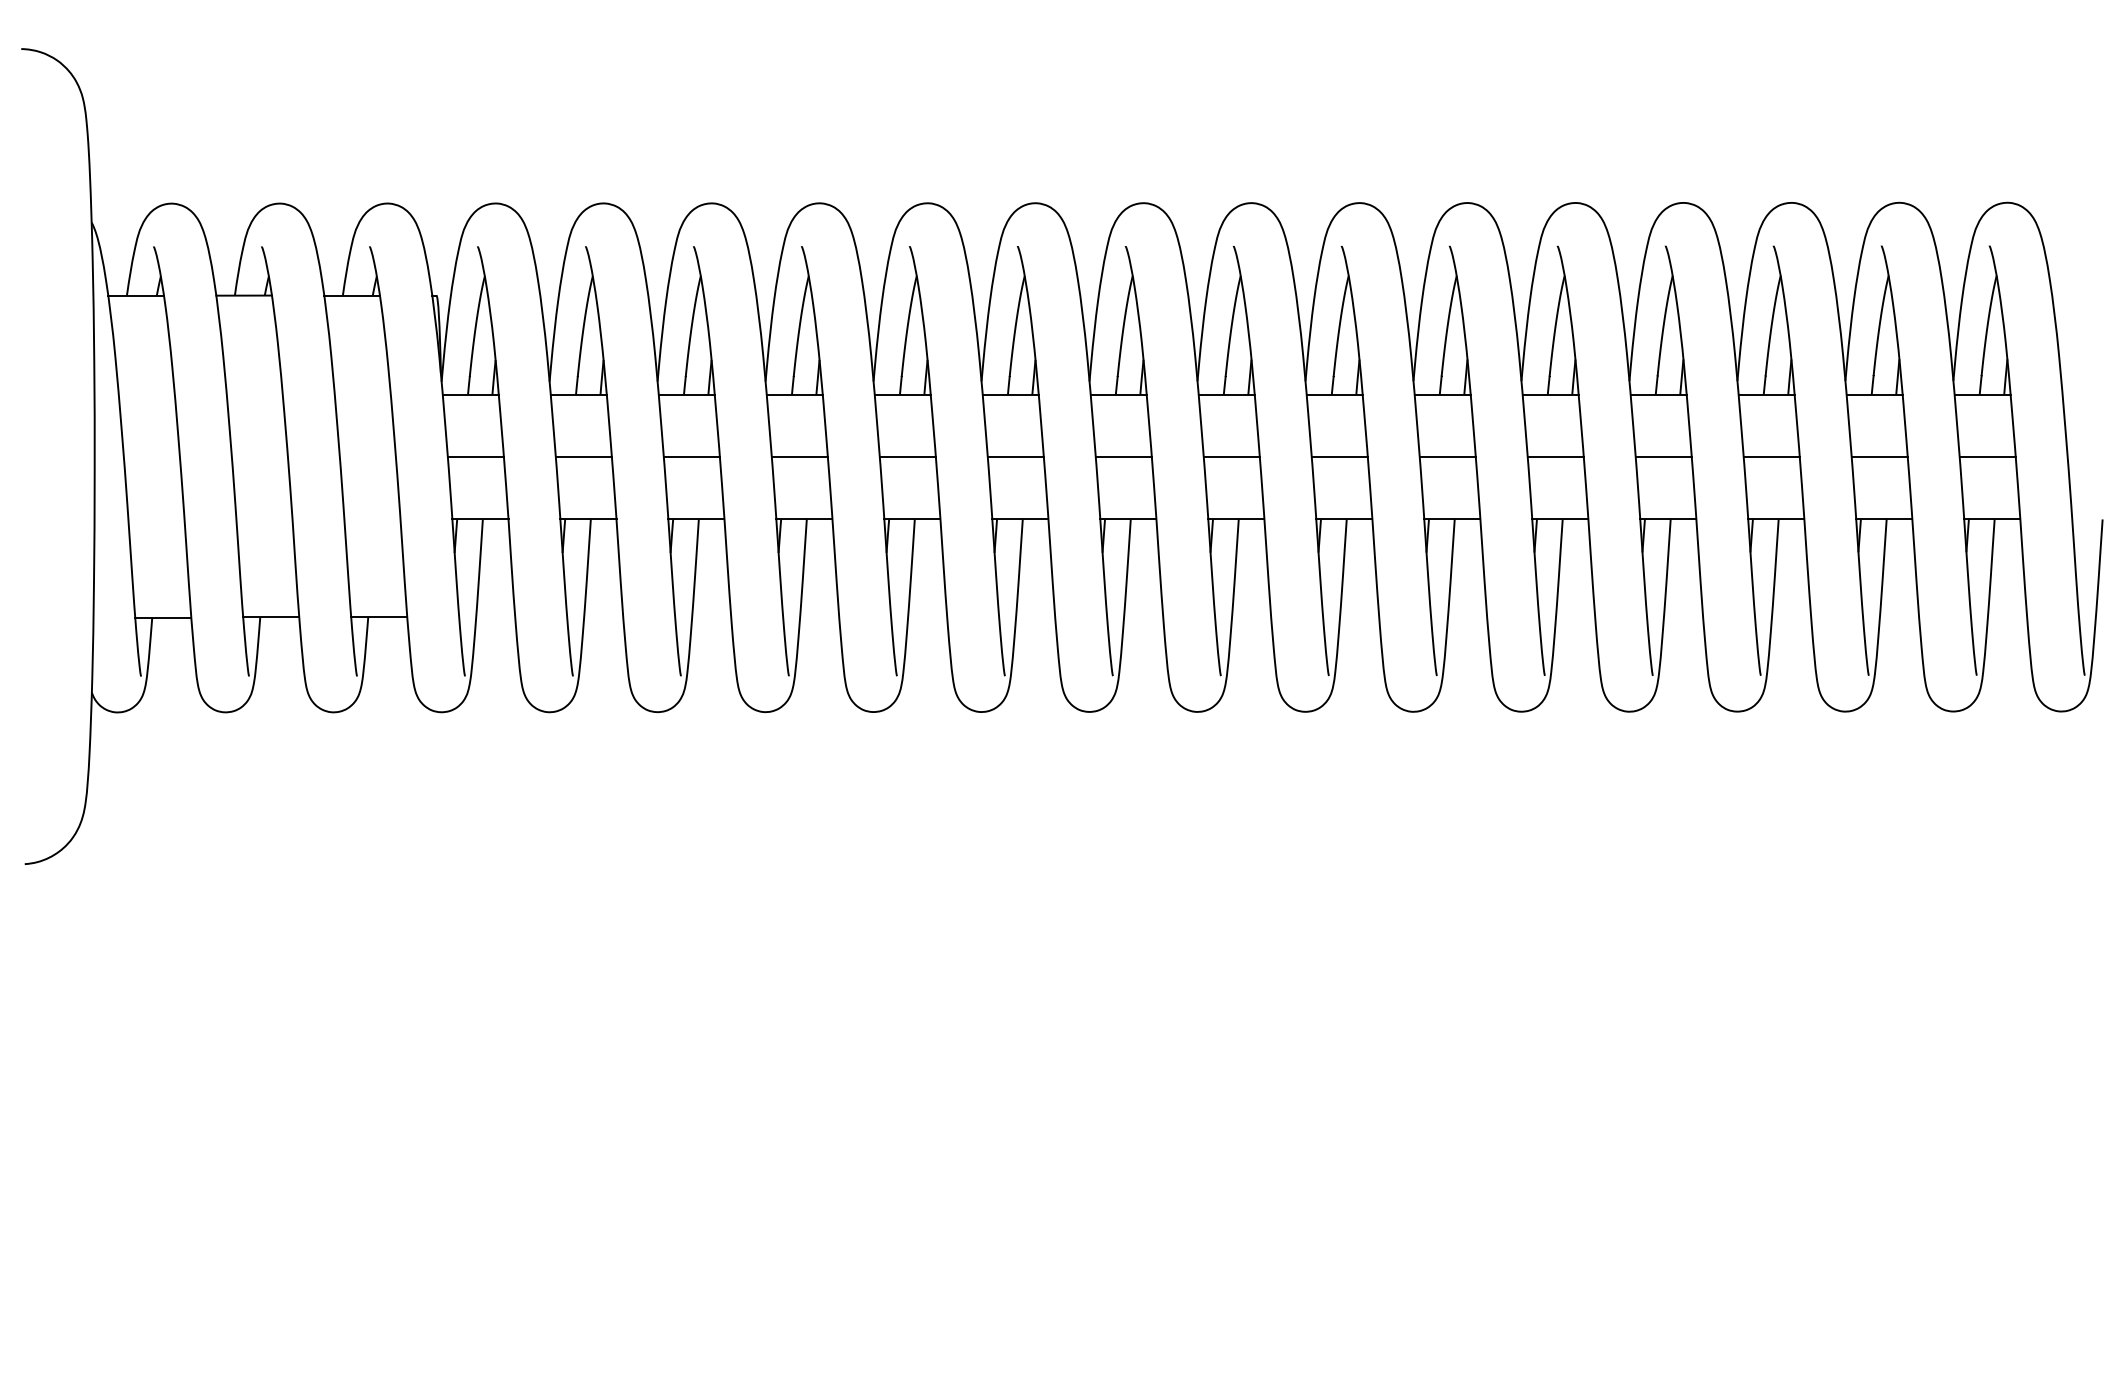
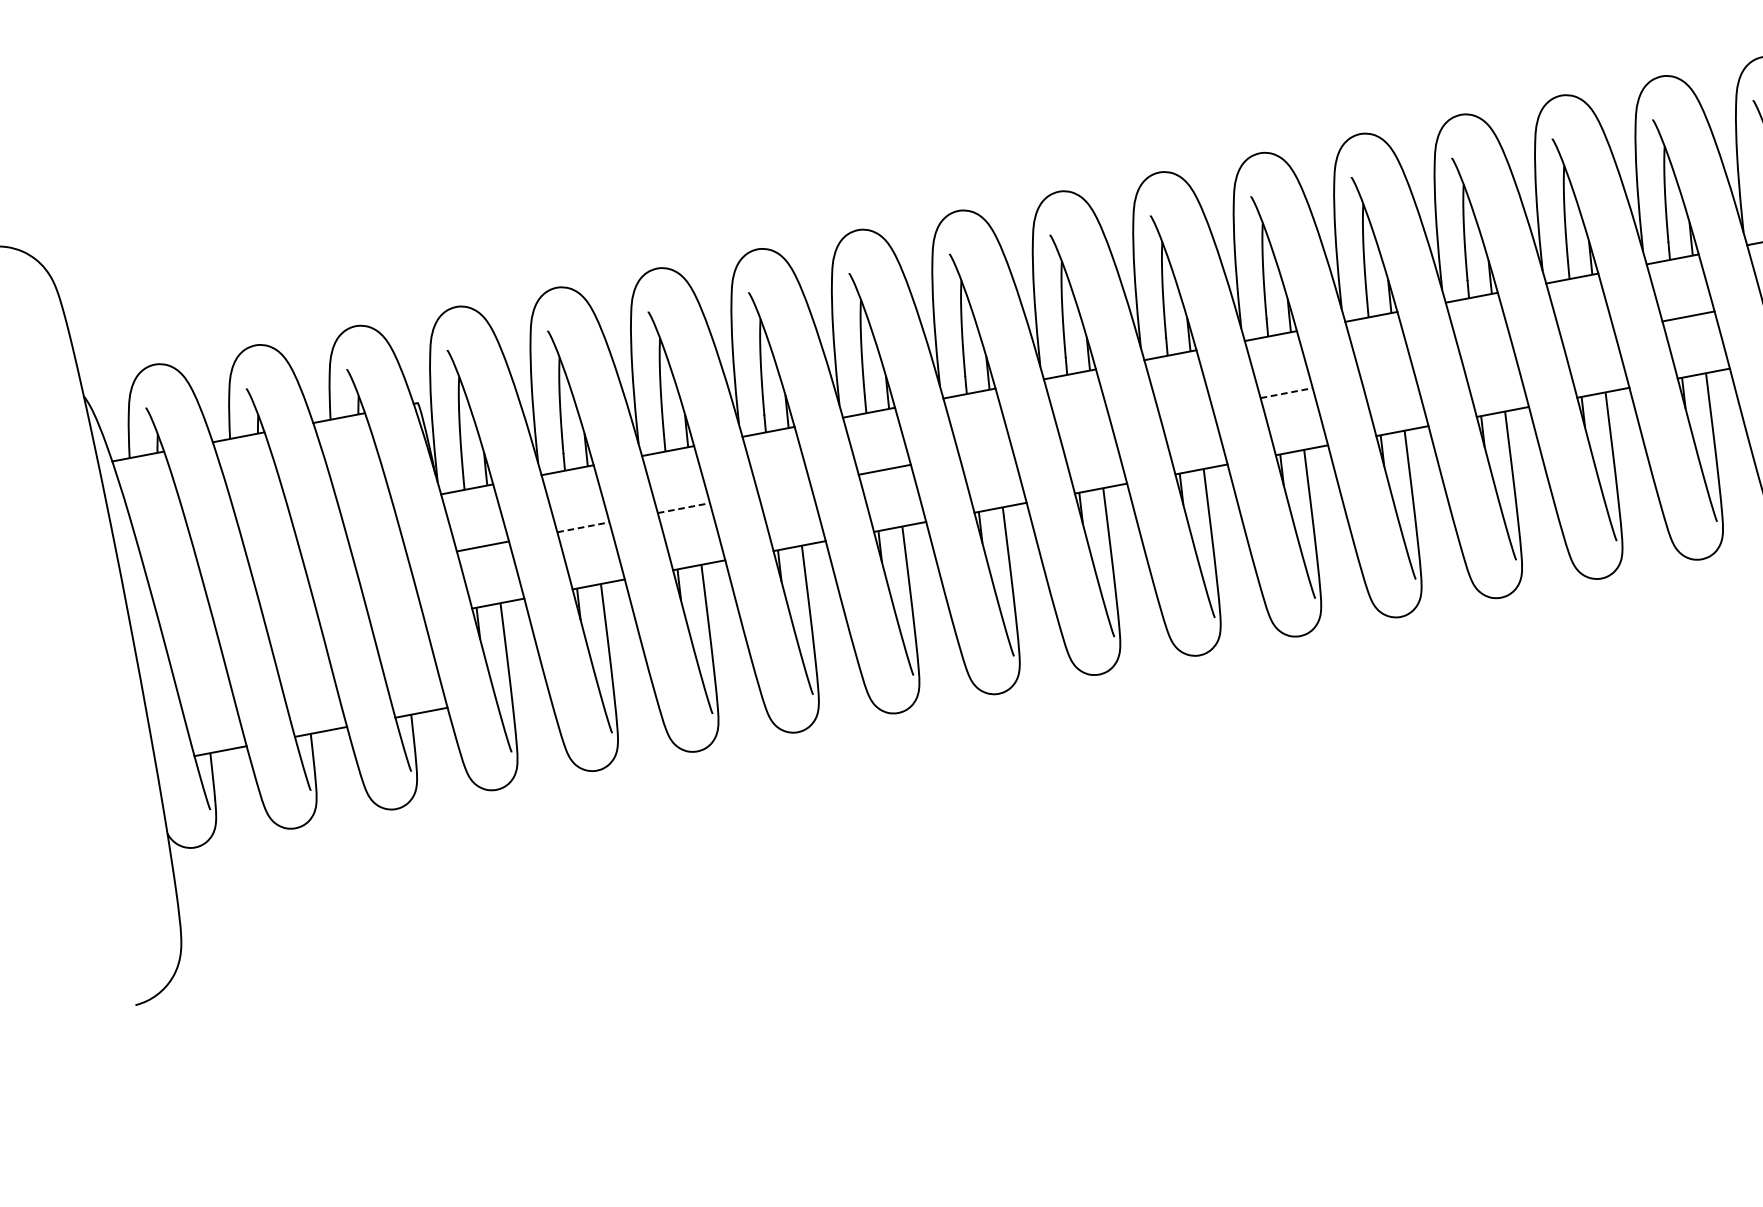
line: (584, 457) -> (584, 527), solid -> dashed
line: (692, 457) -> (684, 508), solid -> dashed
line: (799, 457) -> (784, 489), removed
line: (1015, 457) -> (985, 451), removed
line: (1123, 457) -> (1085, 431), removed
line: (1231, 457) -> (1185, 412), removed
line: (1340, 457) -> (1287, 393), solid -> dashed
line: (1447, 457) -> (1386, 374), removed
line: (1555, 457) -> (1487, 355), removed
line: (1663, 457) -> (1587, 336), removed

